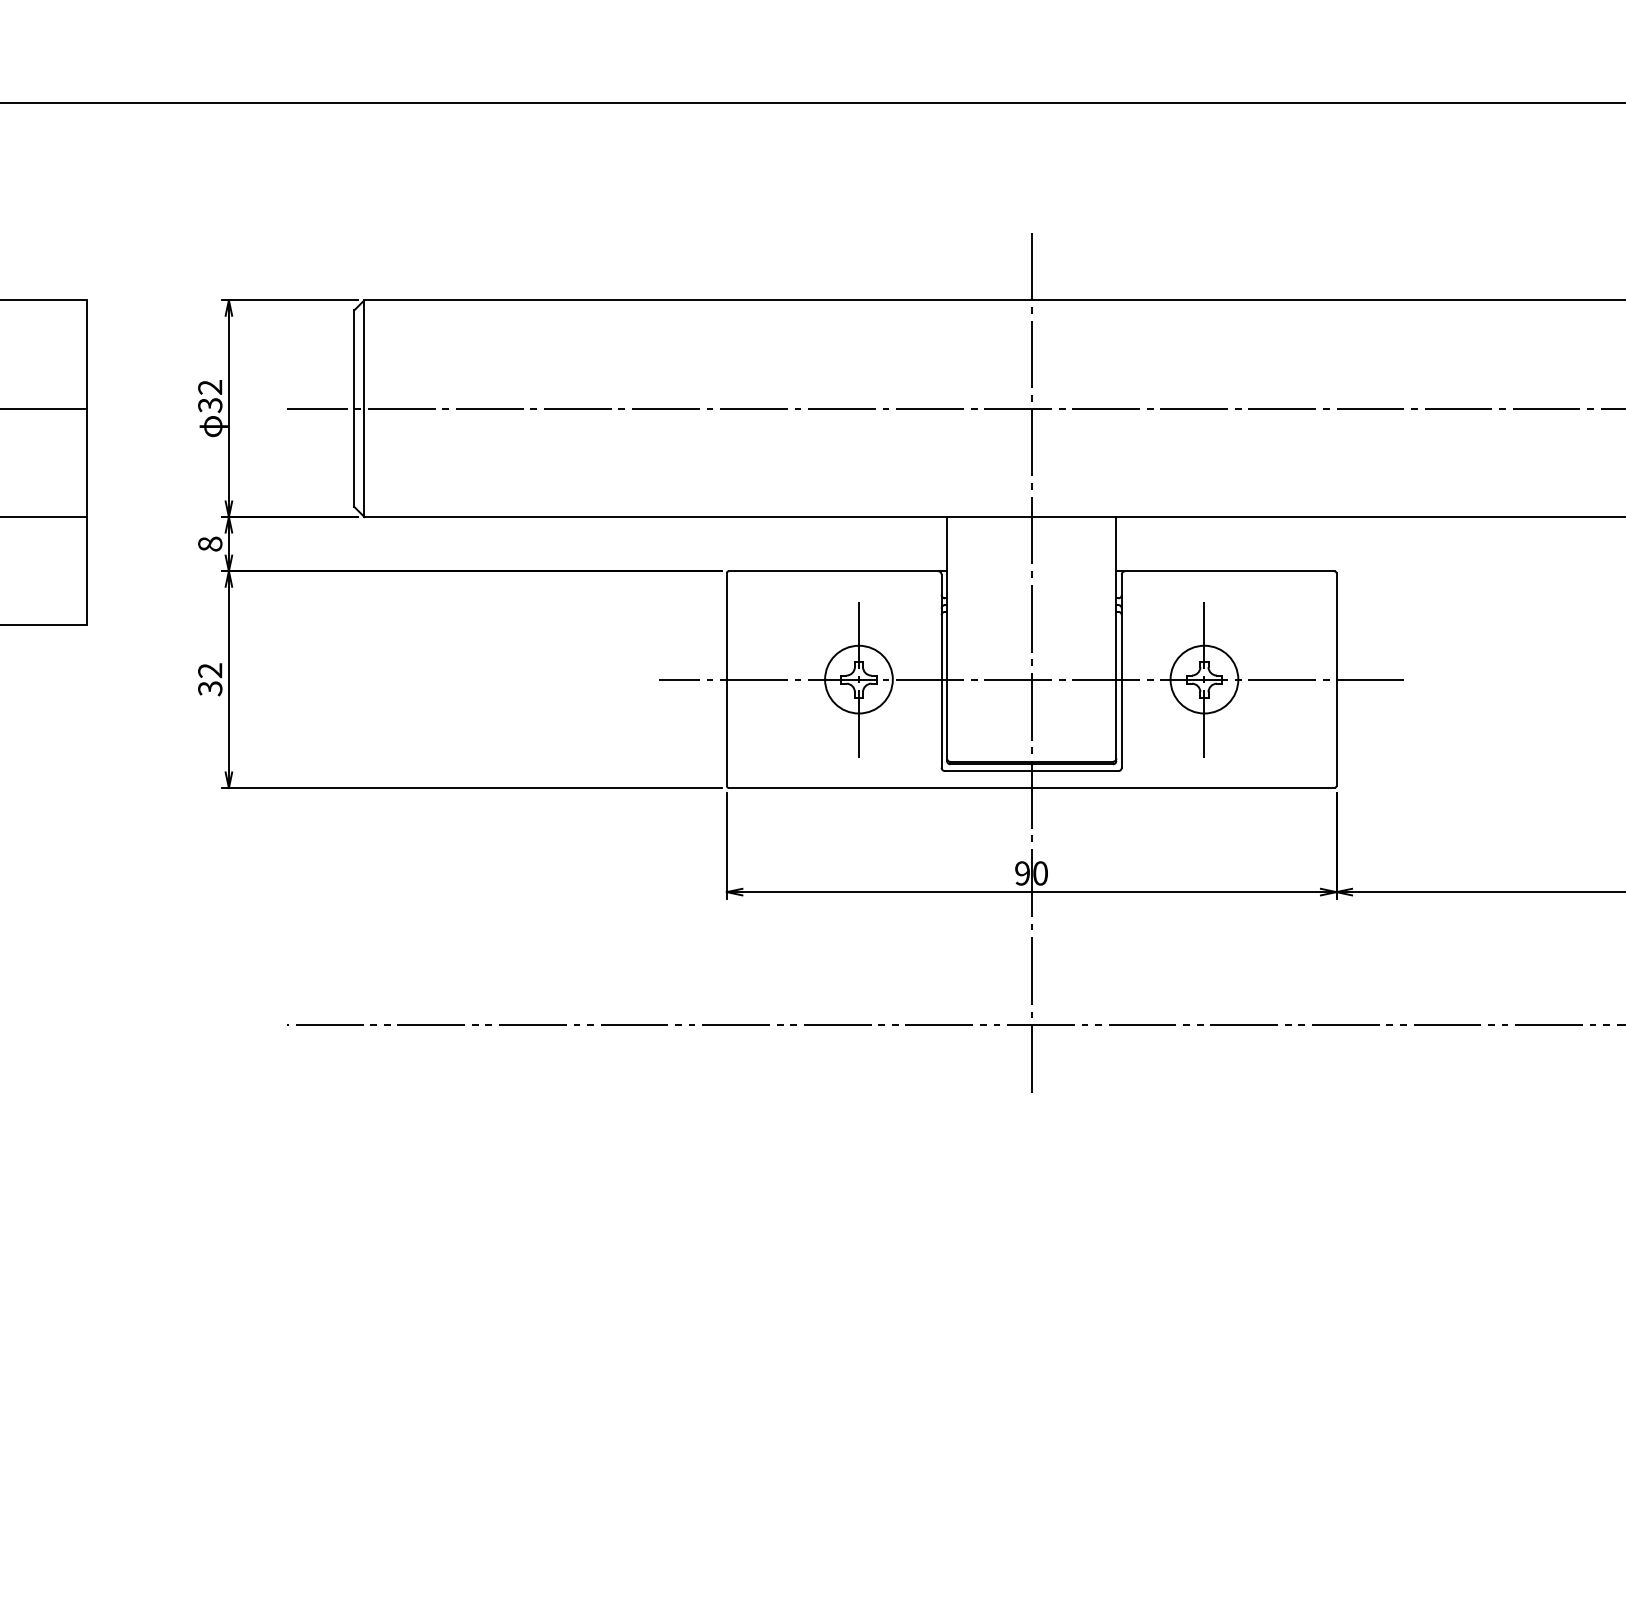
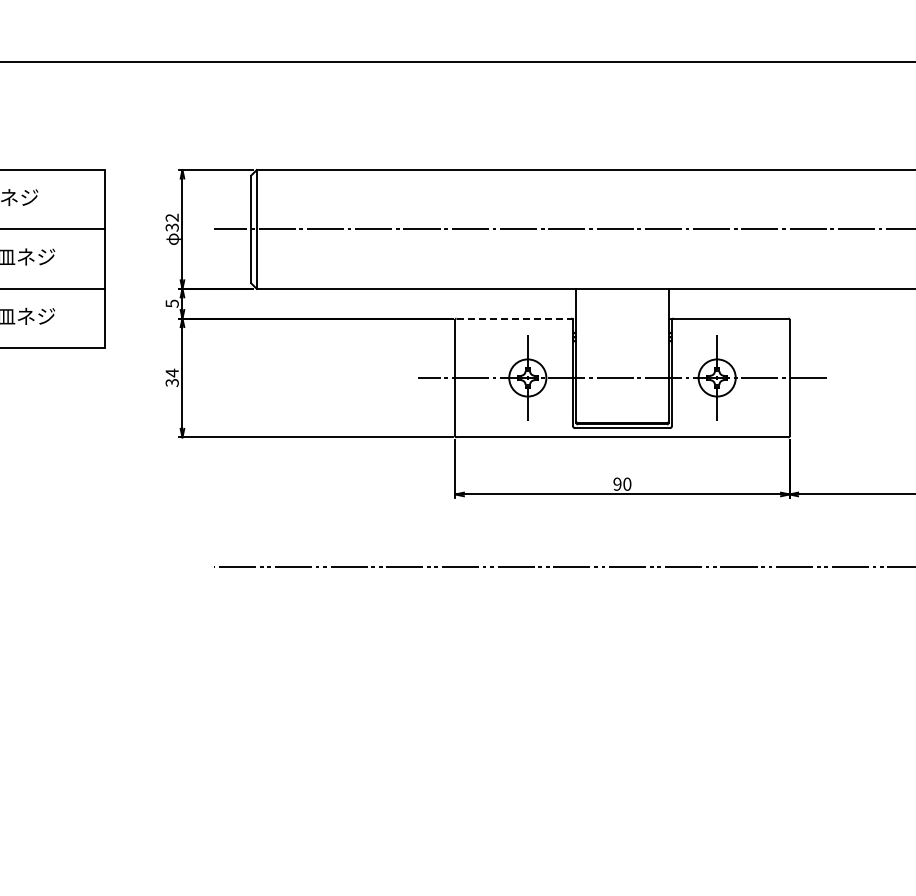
text: (208, 543) -> (171, 303), 8 -> 5
line: (838, 571) -> (516, 318), solid -> dashed
line: (1031, 662) -> (622, 368), removed
text: (208, 669) -> (171, 372), 32 -> 34

